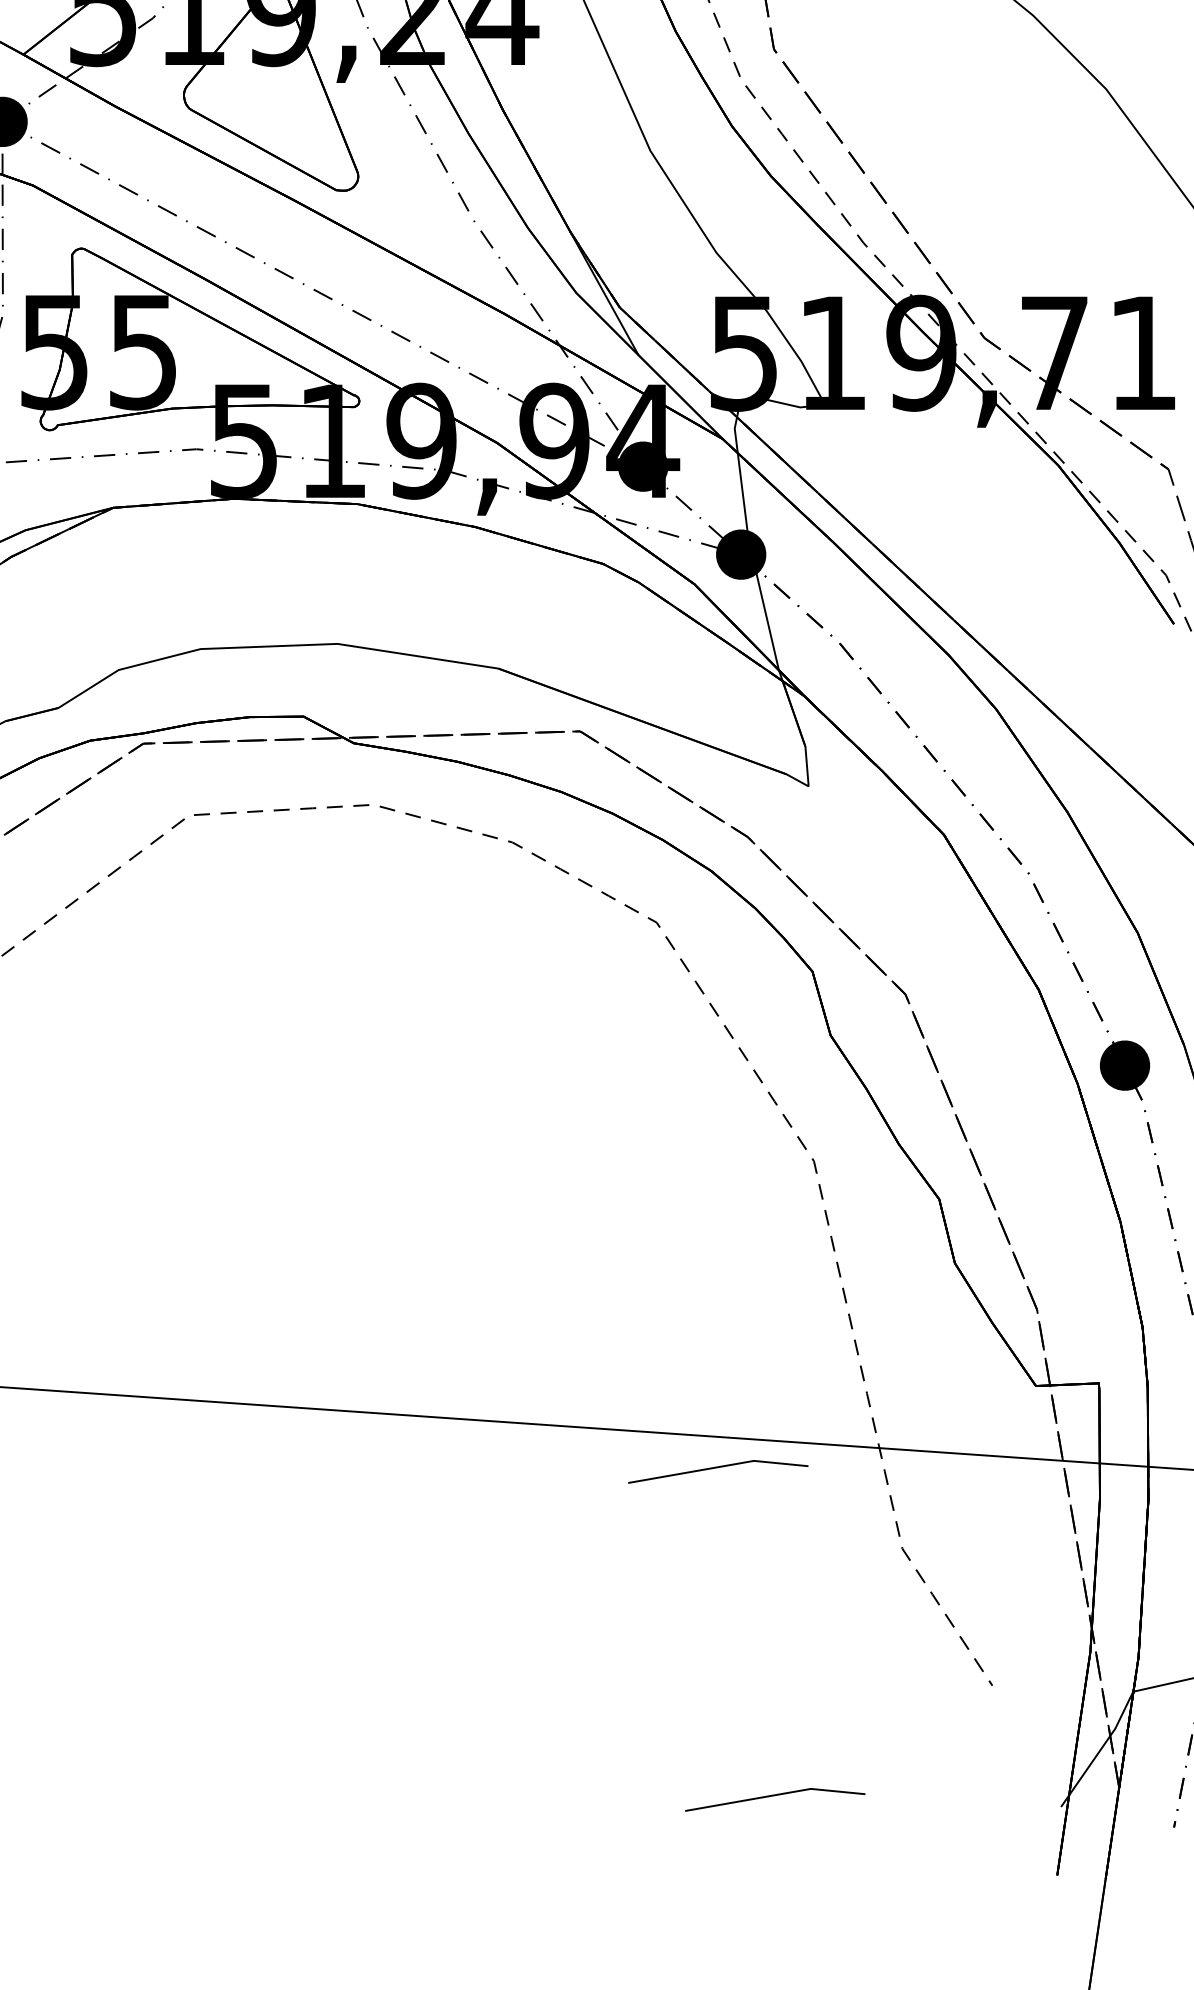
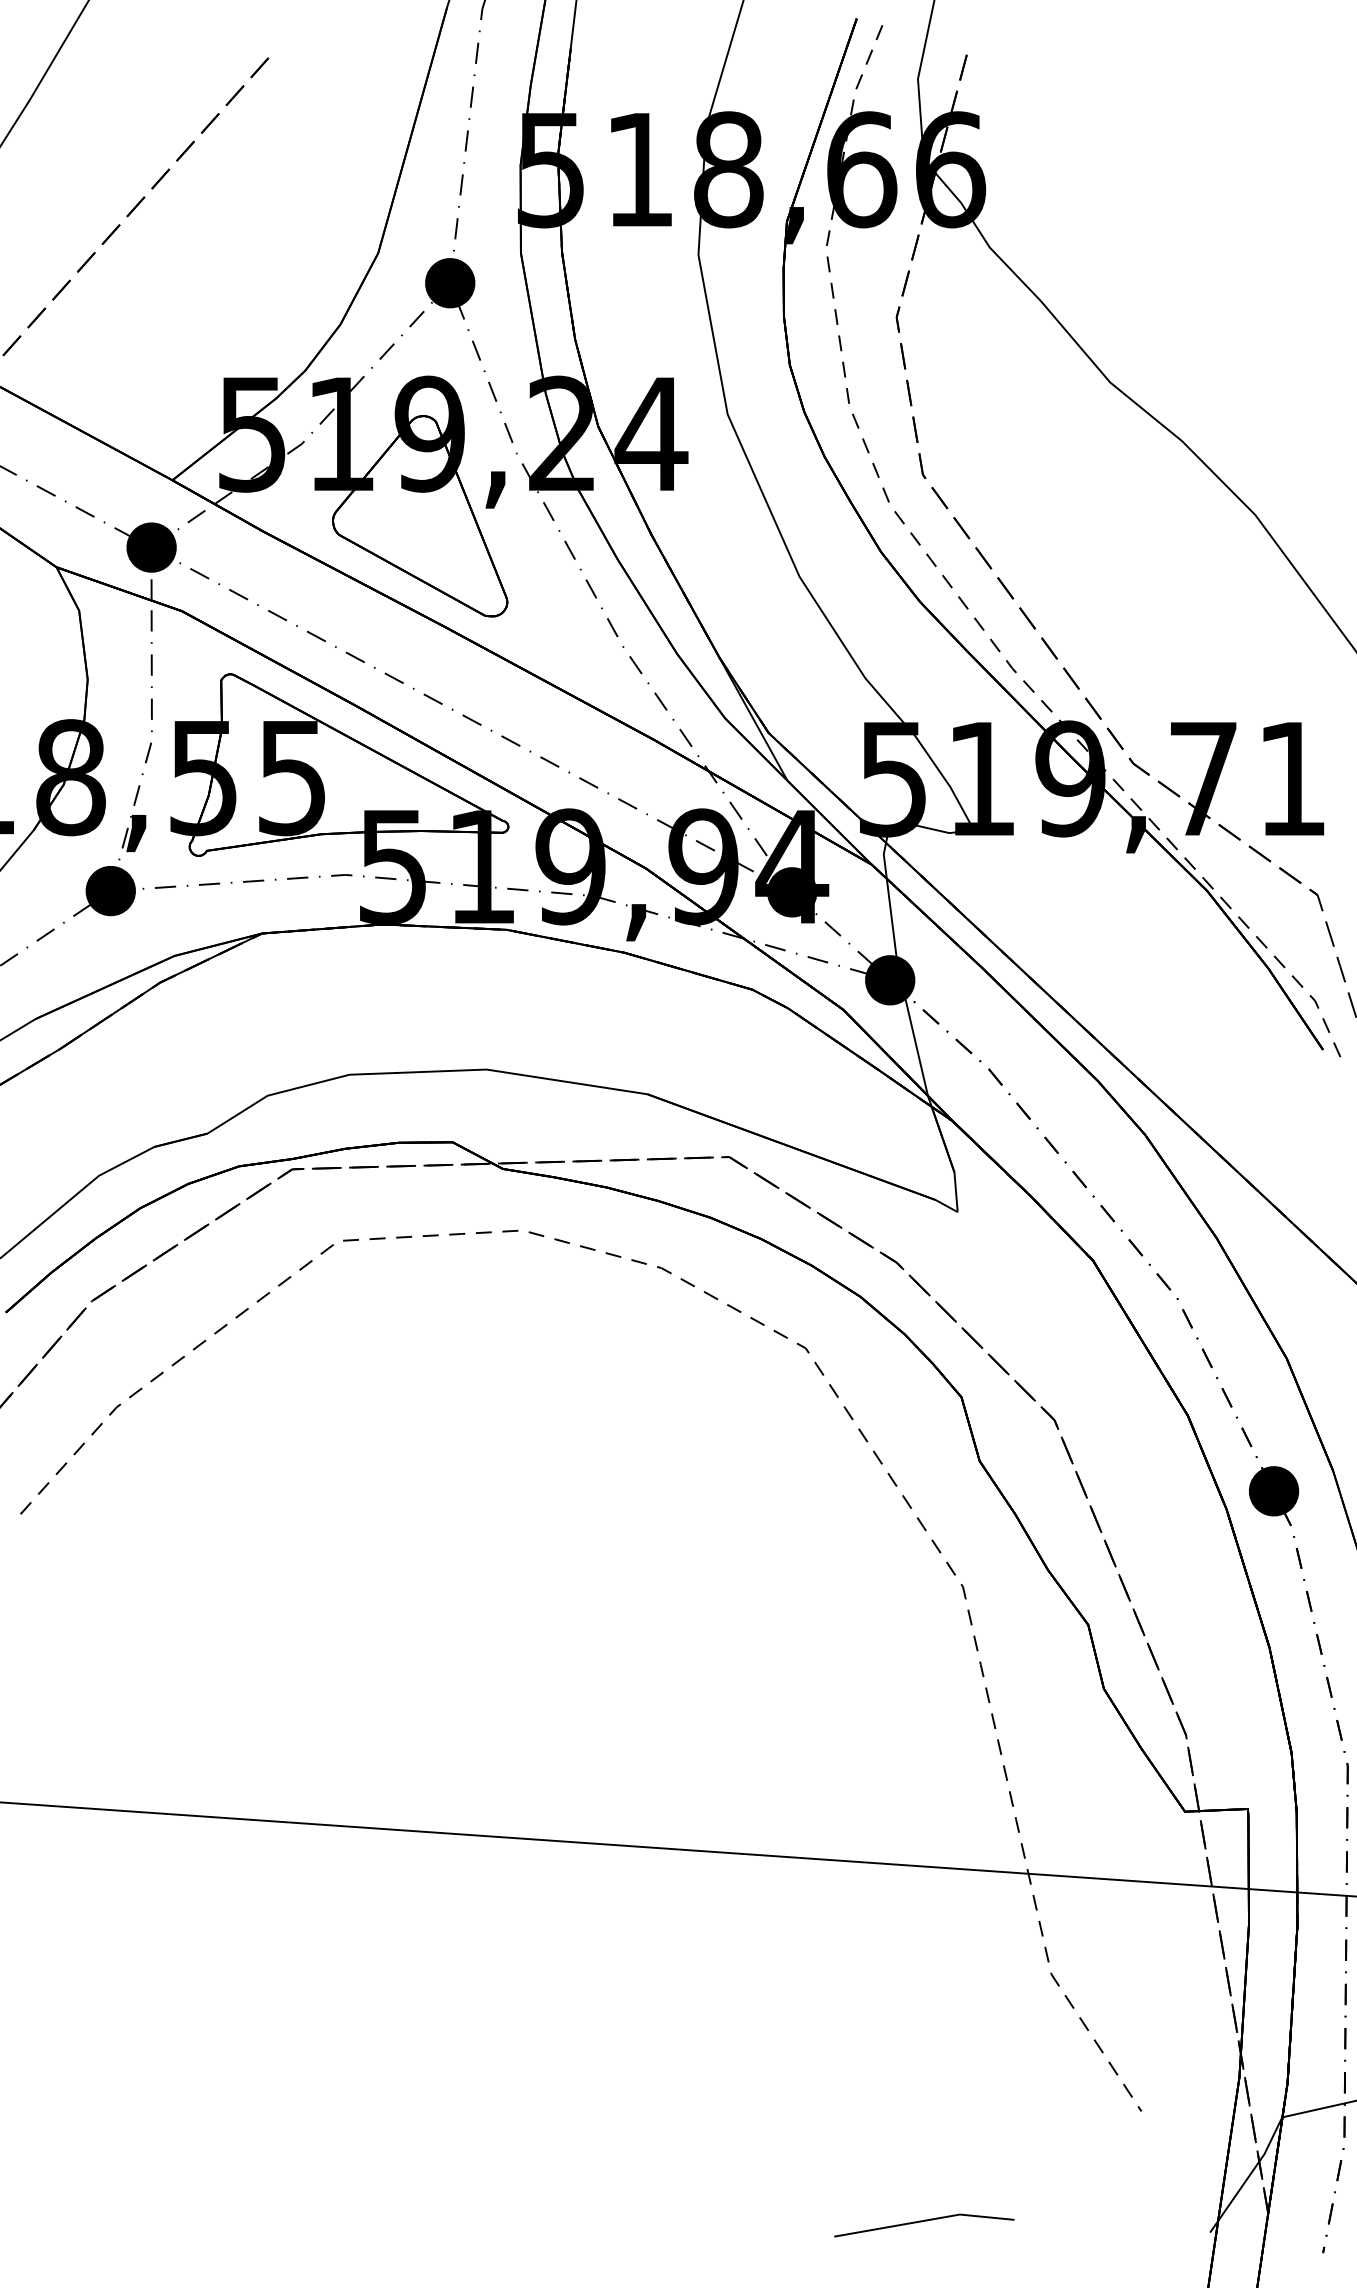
line: (716, 1468) -> (865, 1894), removed

